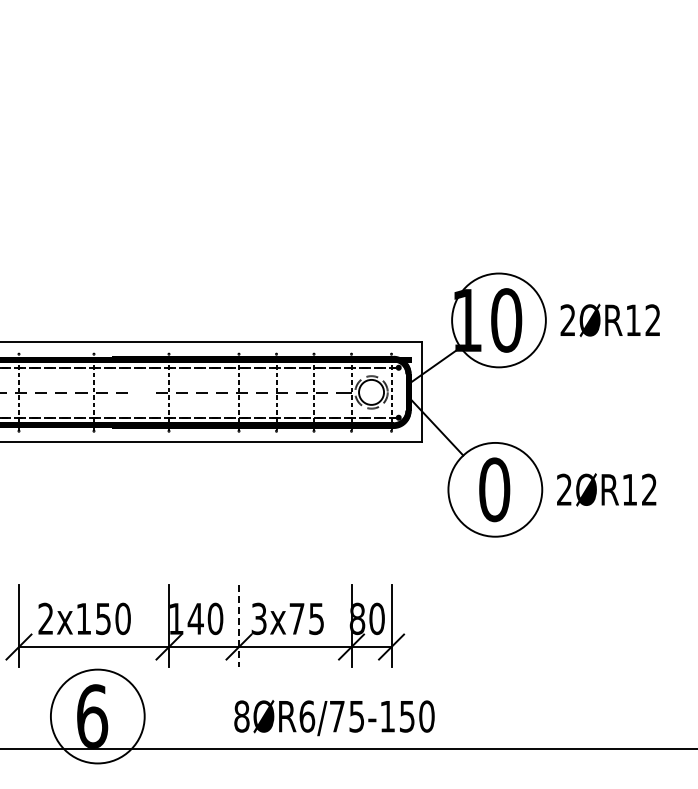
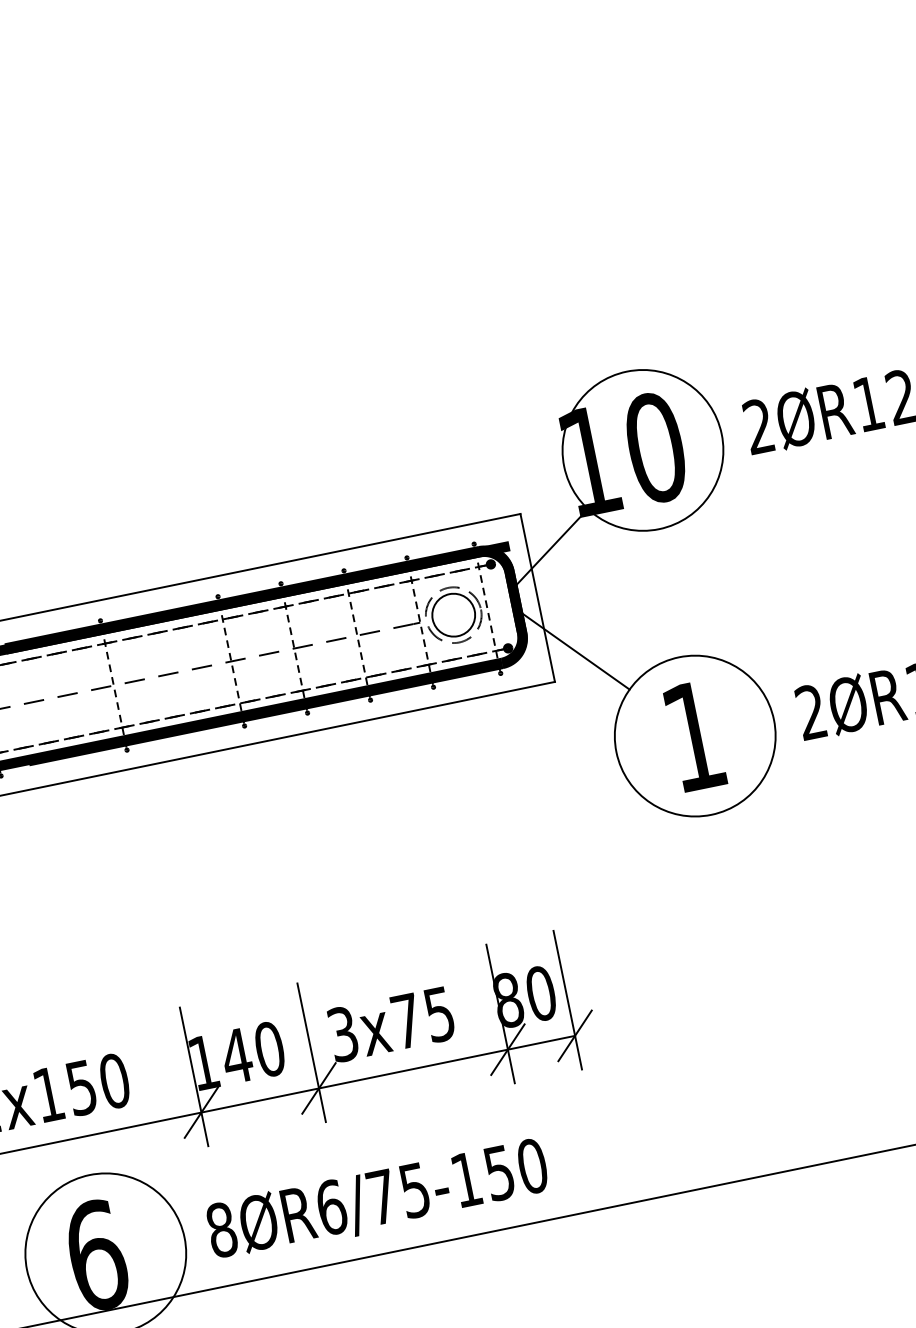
line: (141, 392) -> (67, 694), added
text: (494, 489) -> (693, 735), 0 -> 1
line: (239, 626) -> (312, 1053), dashed -> solid
text: (334, 718) -> (378, 1201), moved

